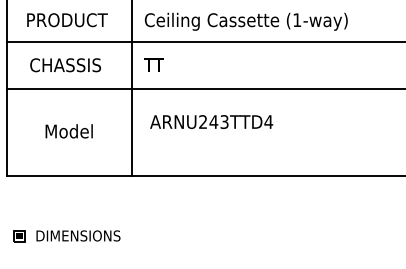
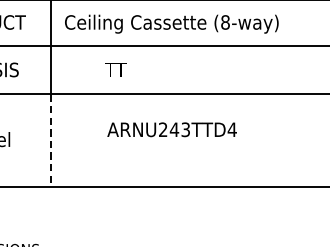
text: (297, 20) -> (225, 22), (1-way) -> (8-way)
text: (153, 64) -> (115, 69), moved
text: (211, 121) -> (172, 129), moved
line: (132, 132) -> (51, 140), solid -> dashed

